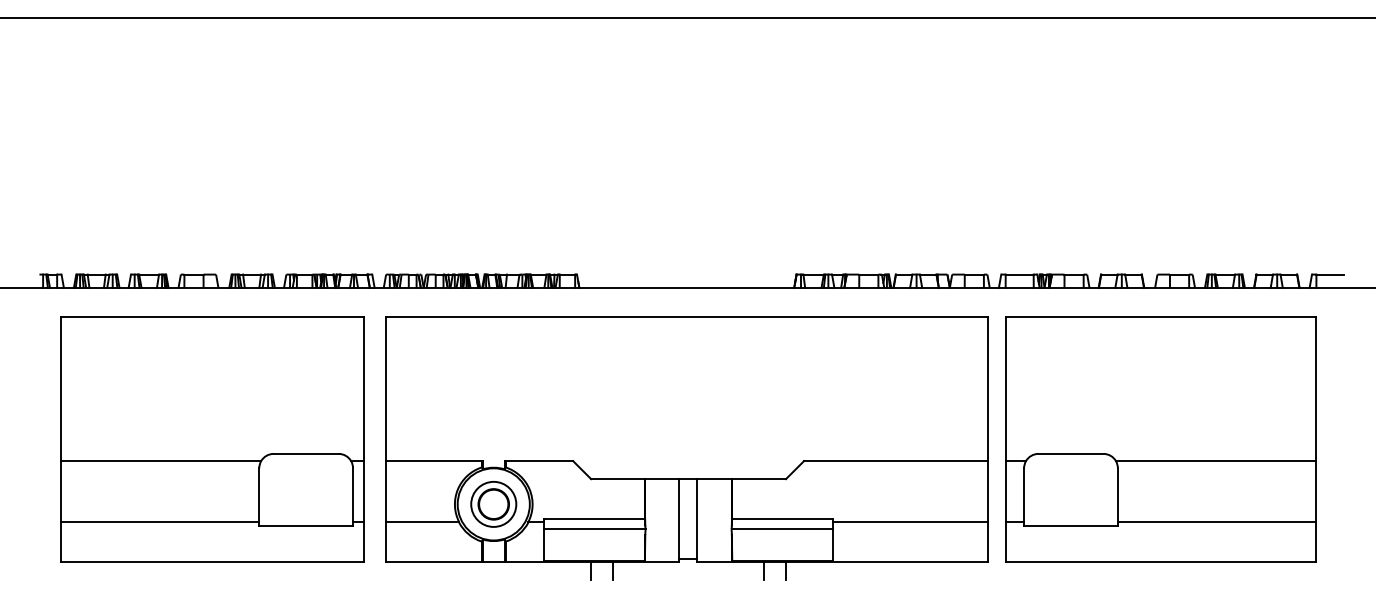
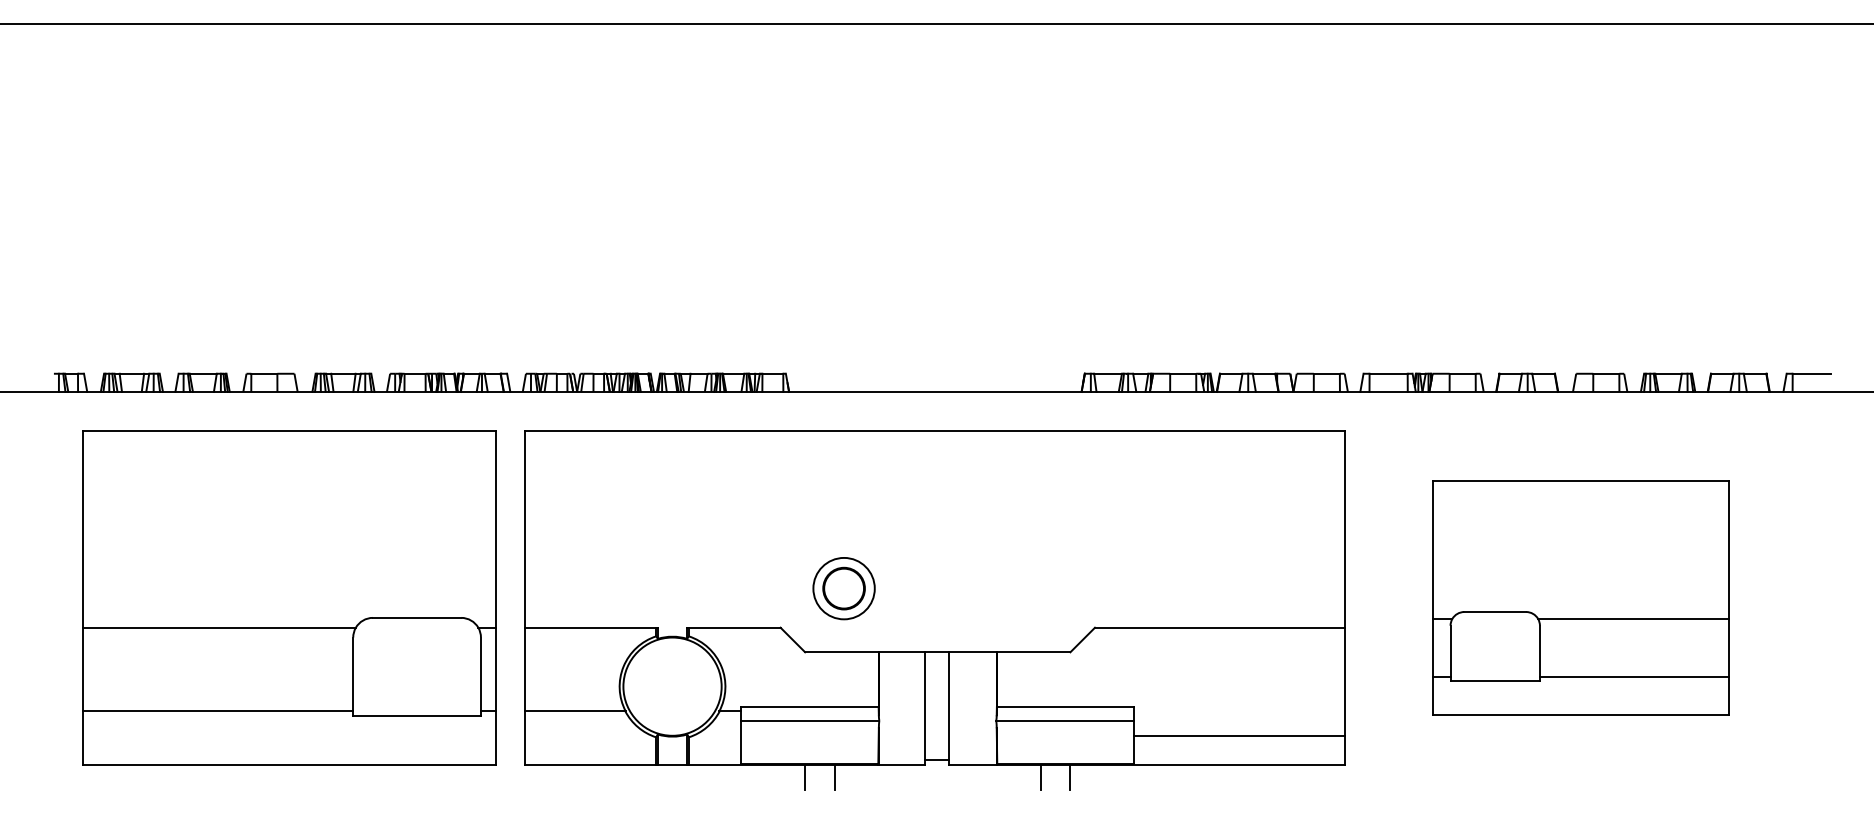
part: (1160, 439) -> (1580, 598), size x0.7
part: (493, 504) -> (843, 588), moved
line: (909, 522) -> (1238, 735), moved

